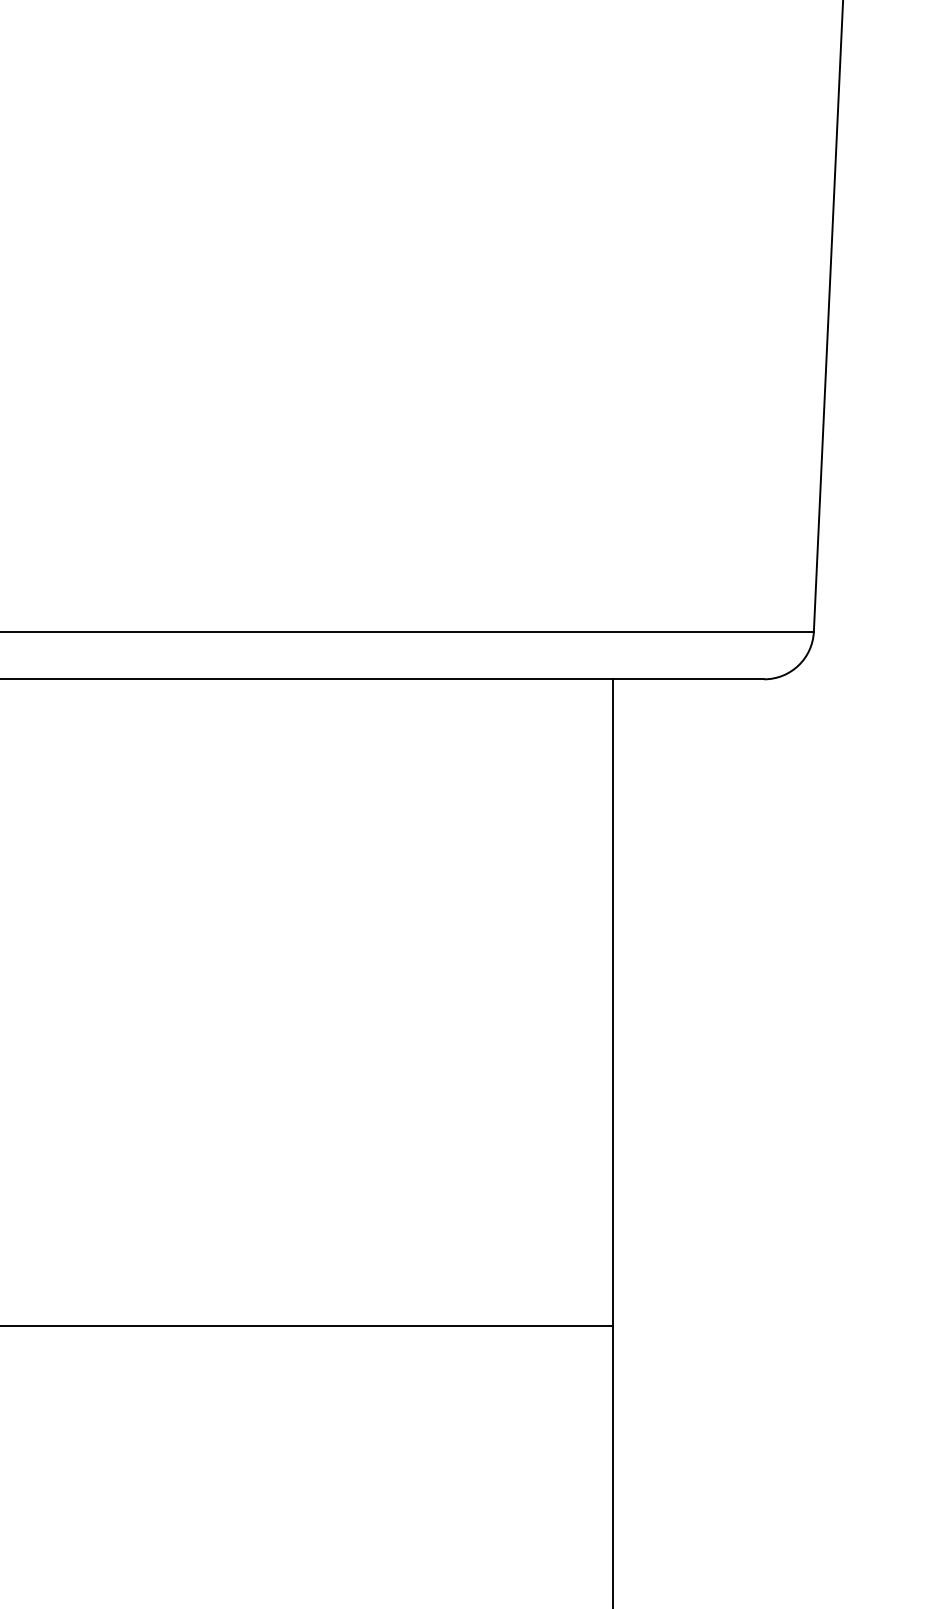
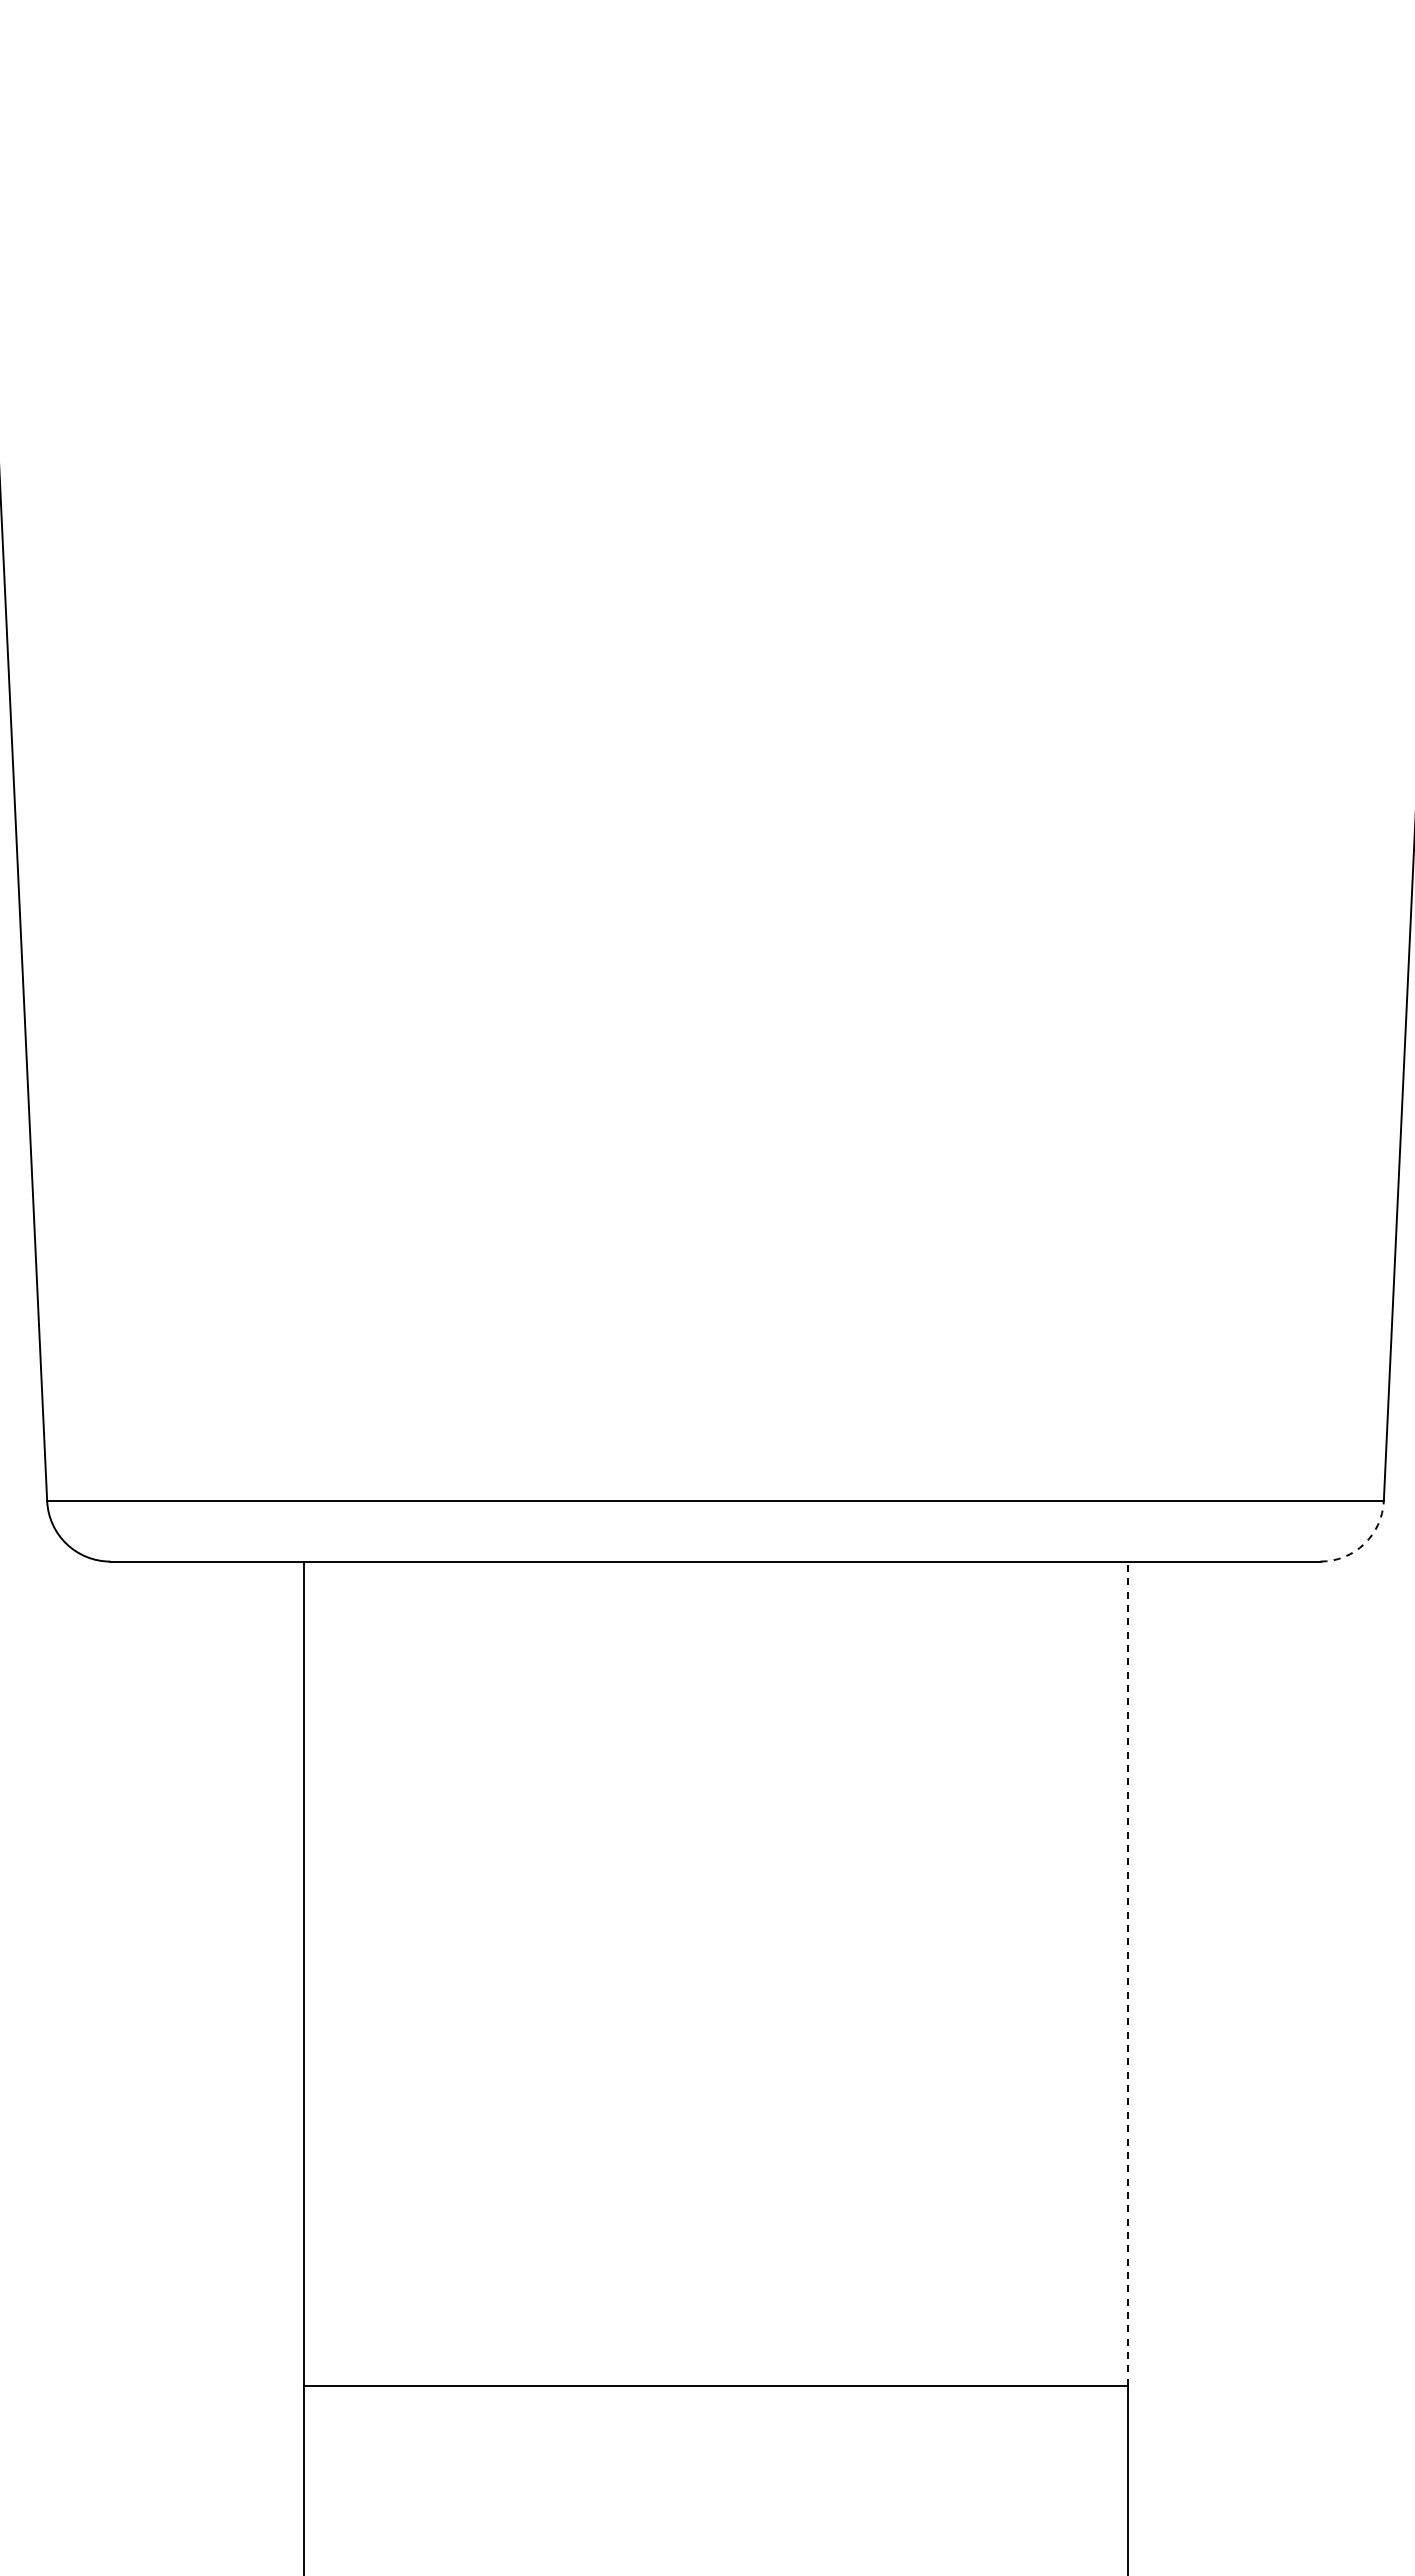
arc: (798, 665) -> (1364, 1544), solid -> dashed
line: (612, 1002) -> (1127, 1973), solid -> dashed

